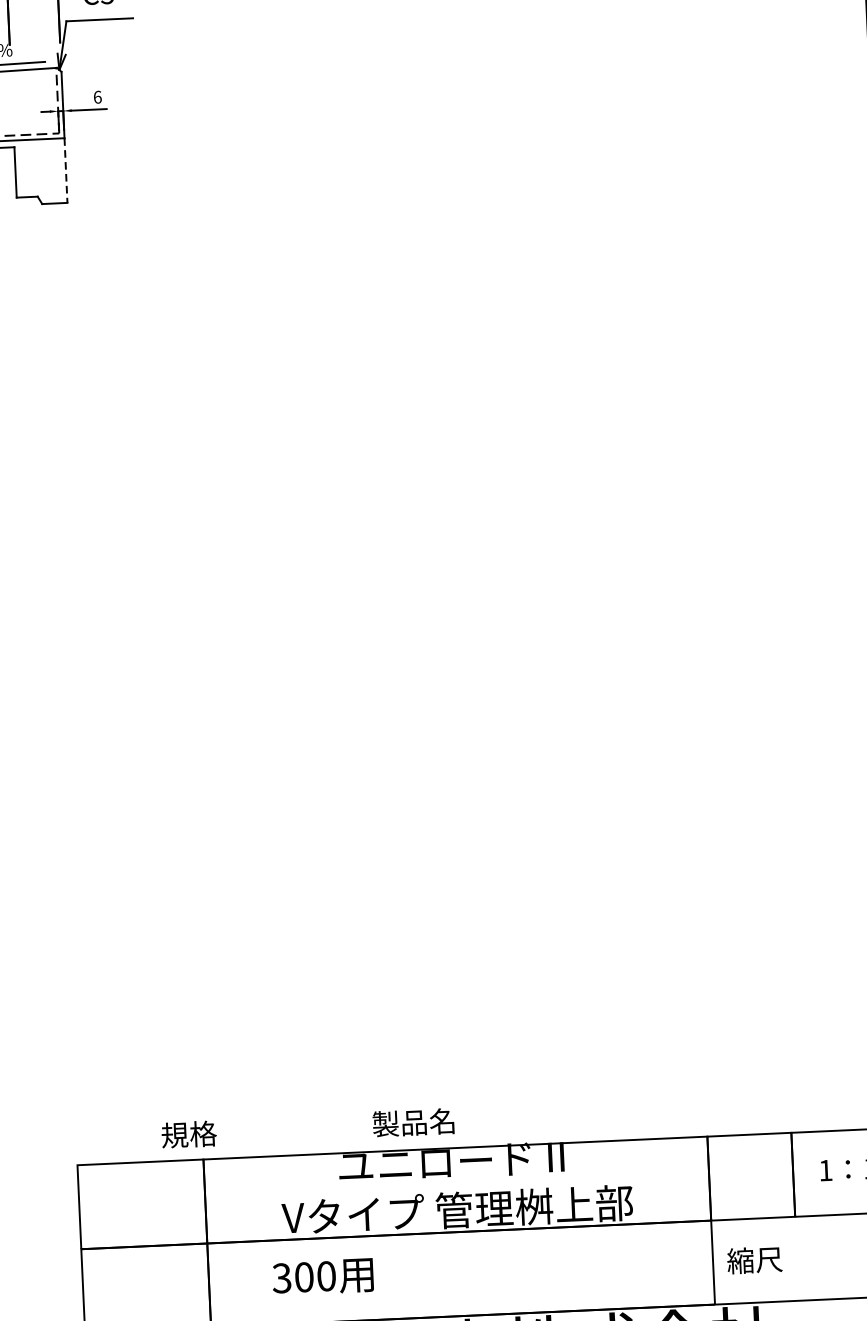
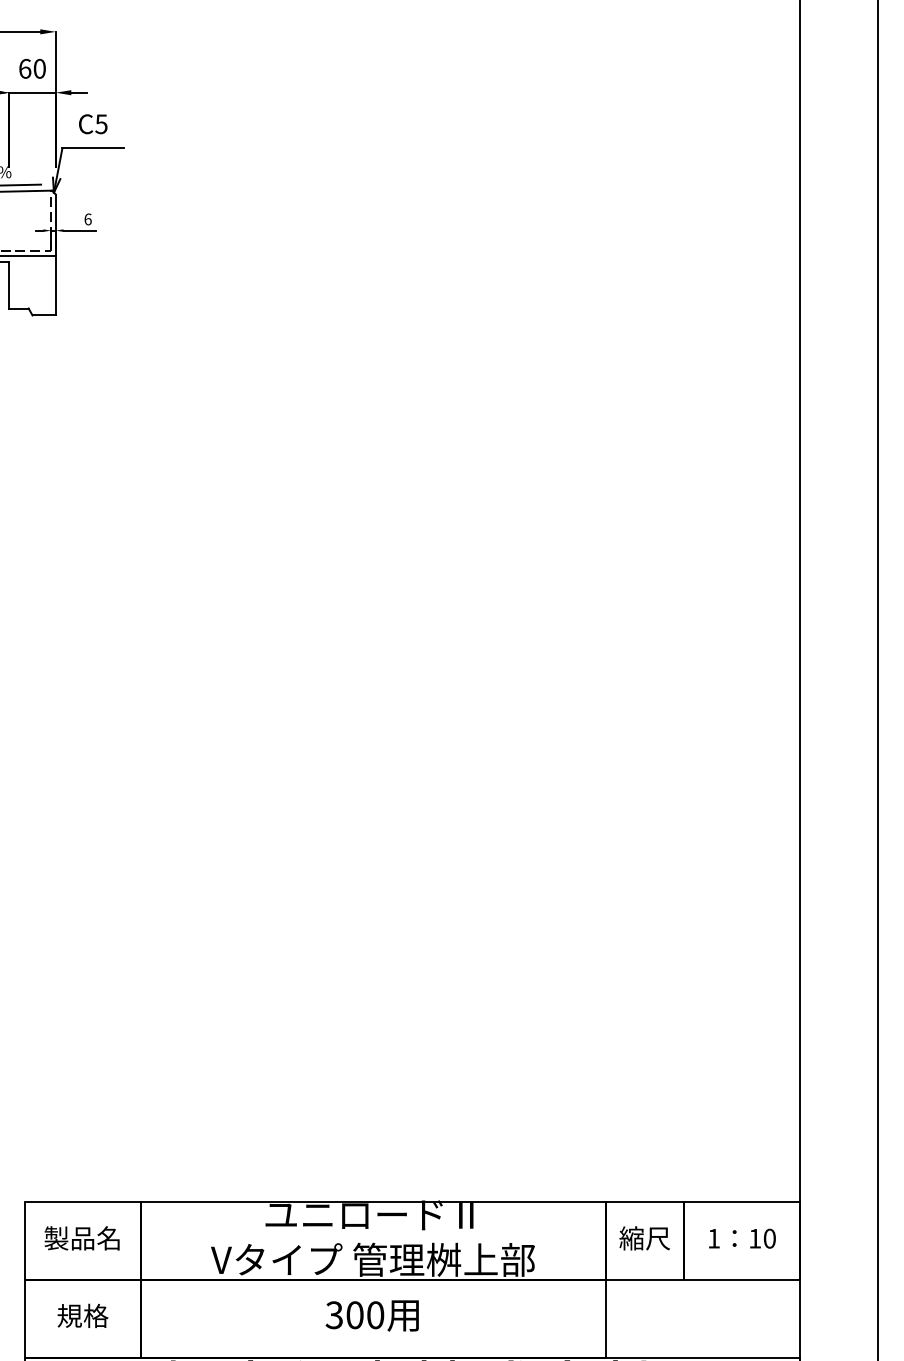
line: (65, 170) -> (55, 285), dashed -> solid
text: (412, 1122) -> (81, 1238), moved
text: (188, 1134) -> (82, 1315), moved
text: (754, 1260) -> (644, 1238), moved
text: (322, 1276) -> (371, 1315), moved

